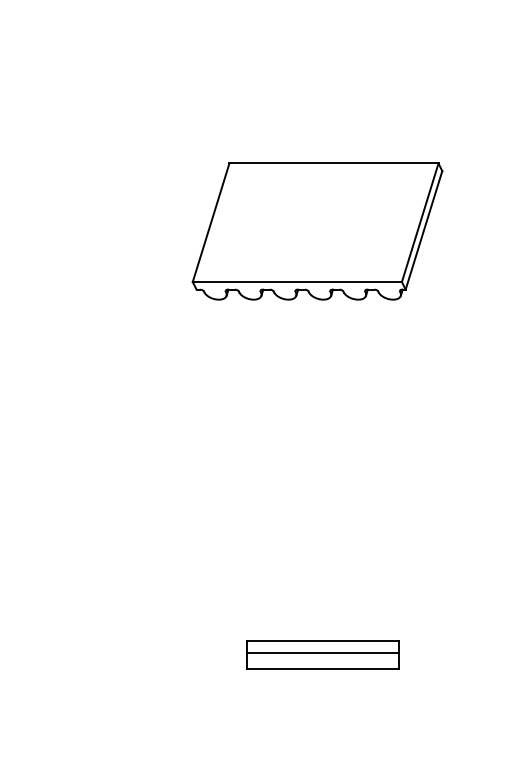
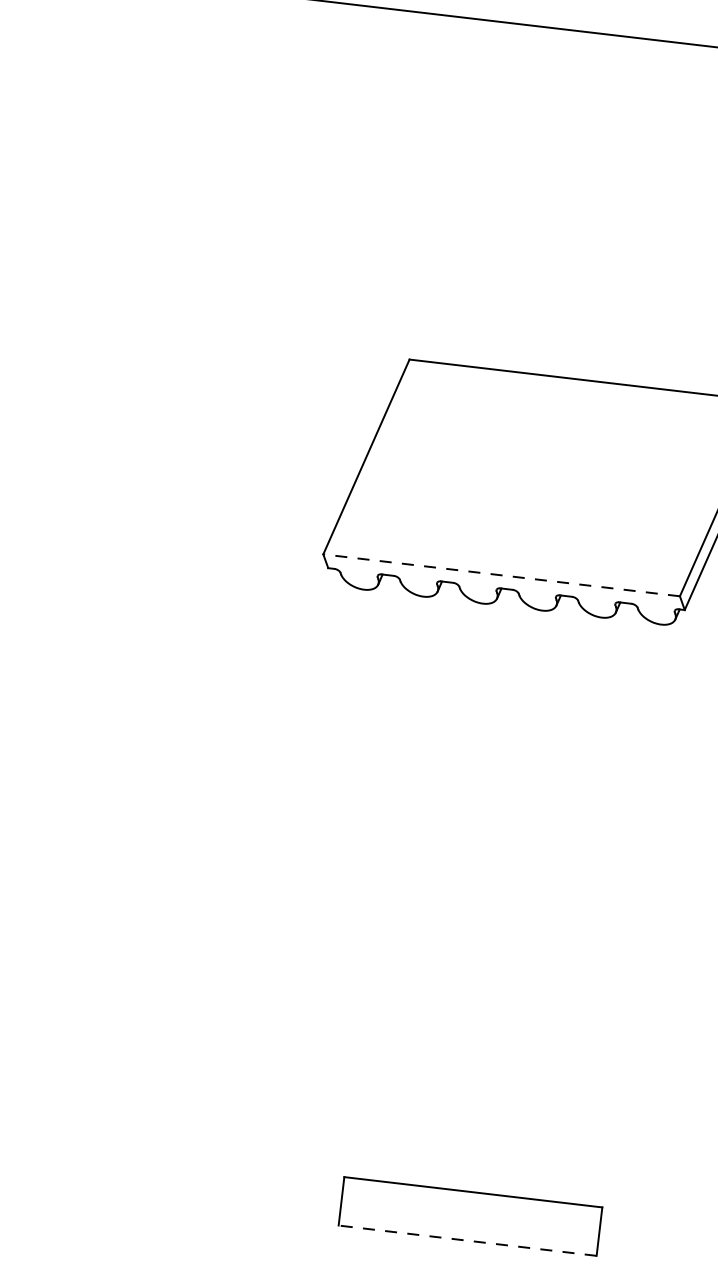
line: (297, 282) -> (501, 576), solid -> dashed
line: (322, 653) -> (470, 1213), removed
line: (322, 669) -> (466, 1241), solid -> dashed

